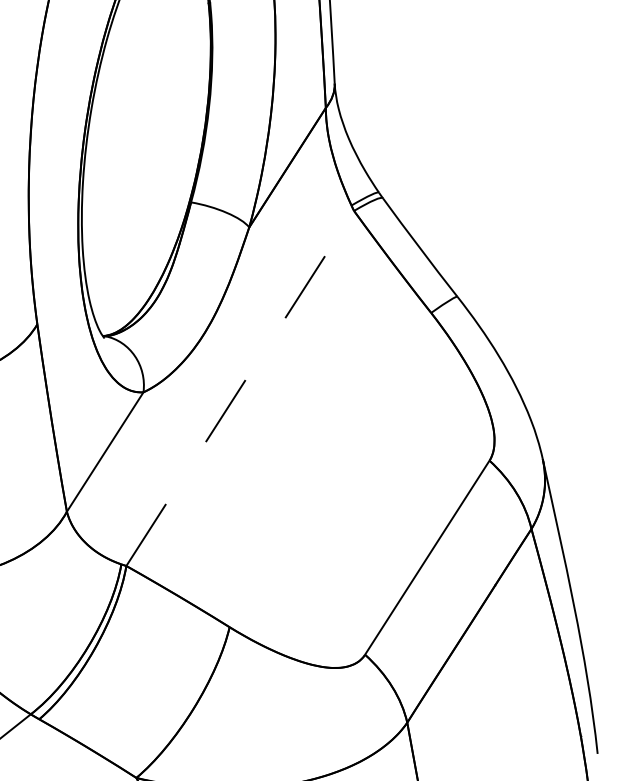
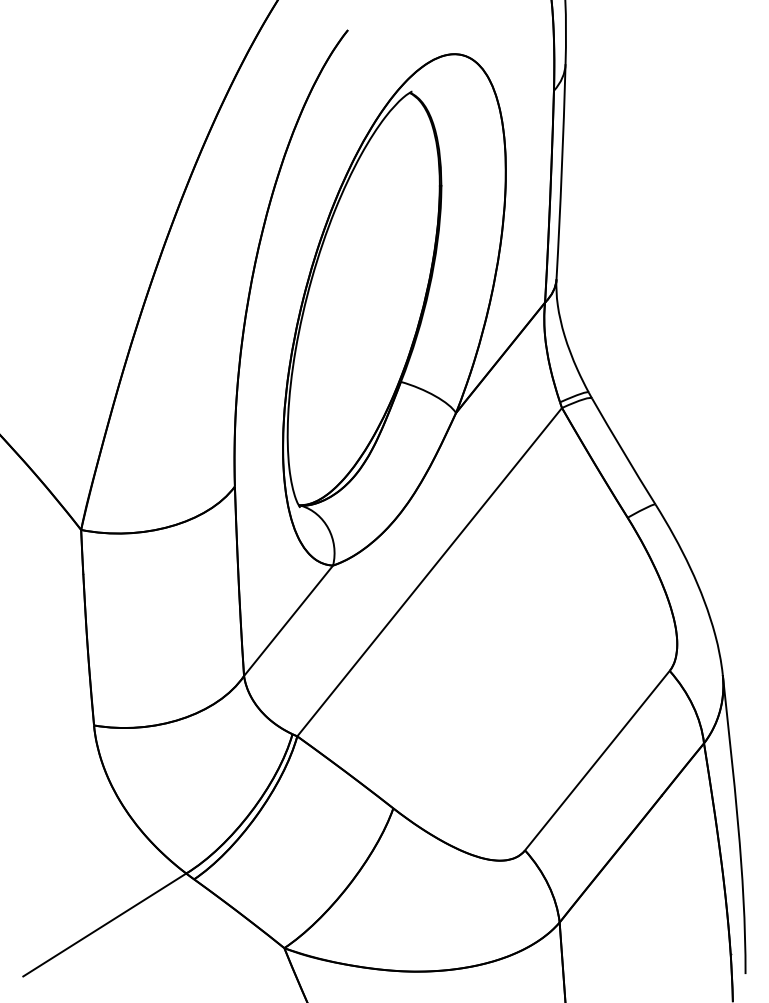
line: (240, 388) -> (429, 572), dashed -> solid

